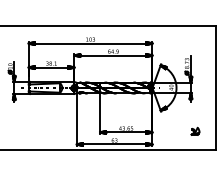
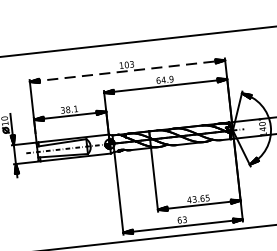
line: (90, 43) -> (127, 71), solid -> dashed

